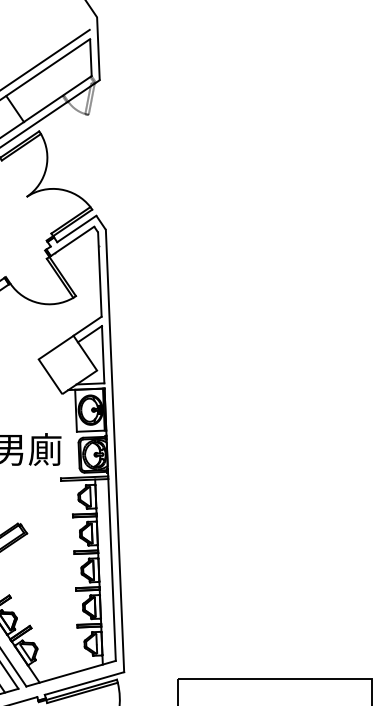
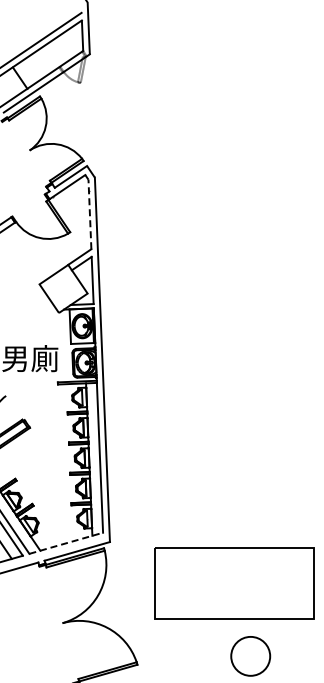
line: (99, 274) -> (89, 214), solid -> dashed
line: (71, 673) -> (66, 543), solid -> dashed

